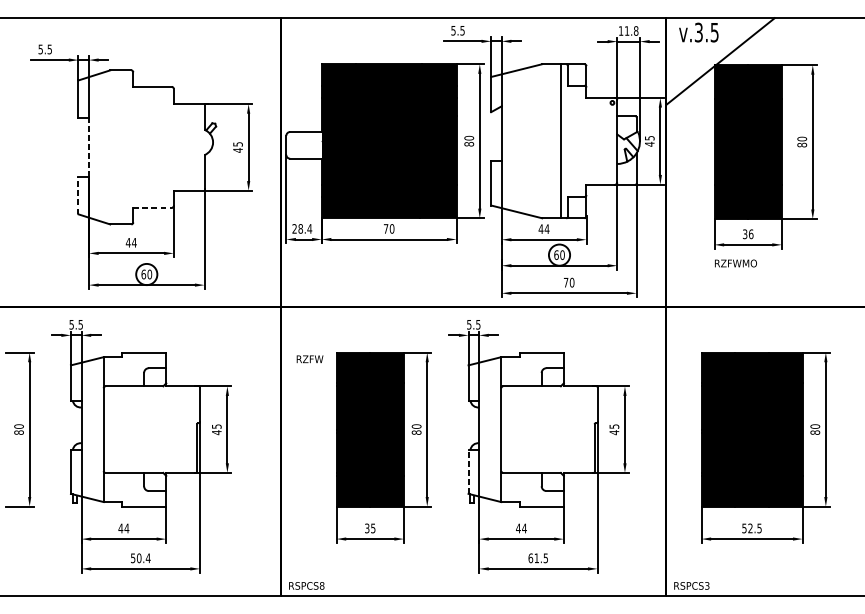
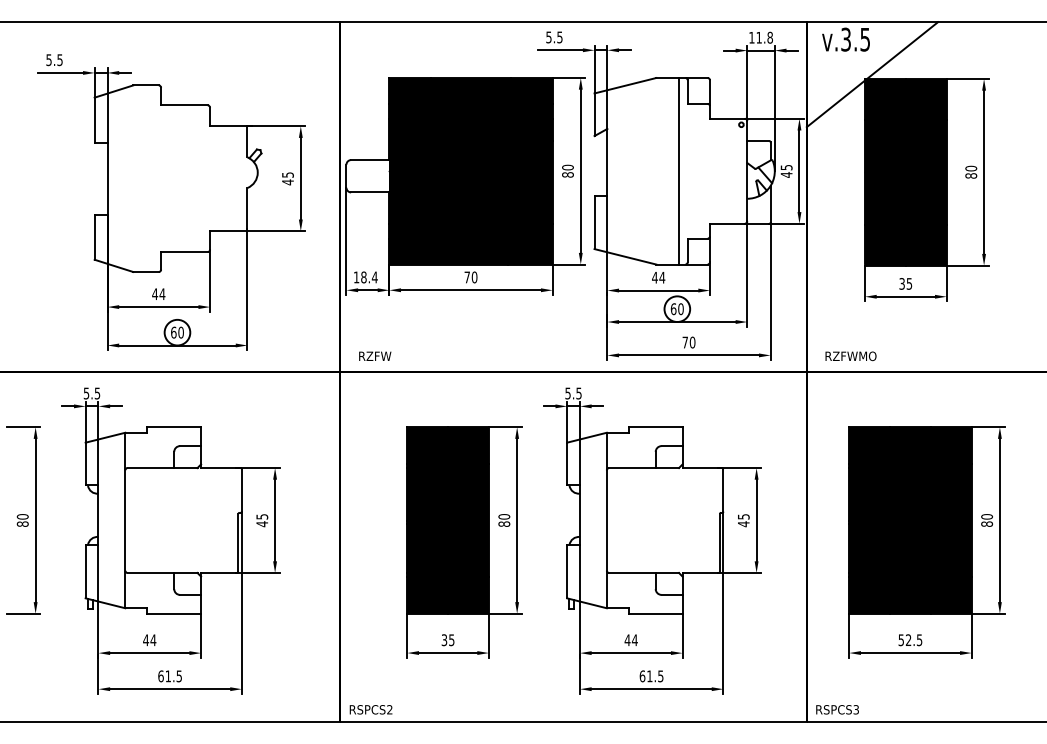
line: (89, 147) -> (107, 178), dashed -> solid
line: (78, 195) -> (94, 236), dashed -> solid
line: (152, 208) -> (184, 252), dashed -> solid
text: (293, 228) -> (355, 277), 28.4 -> 18.4
text: (751, 233) -> (909, 283), 36 -> 35
text: (735, 263) -> (850, 356), moved
text: (310, 358) -> (375, 355), moved
line: (468, 471) -> (567, 571), dashed -> solid
text: (141, 558) -> (170, 676), 50.4 -> 61.5
text: (321, 585) -> (389, 709), RSPCS8 -> RSPCS2

